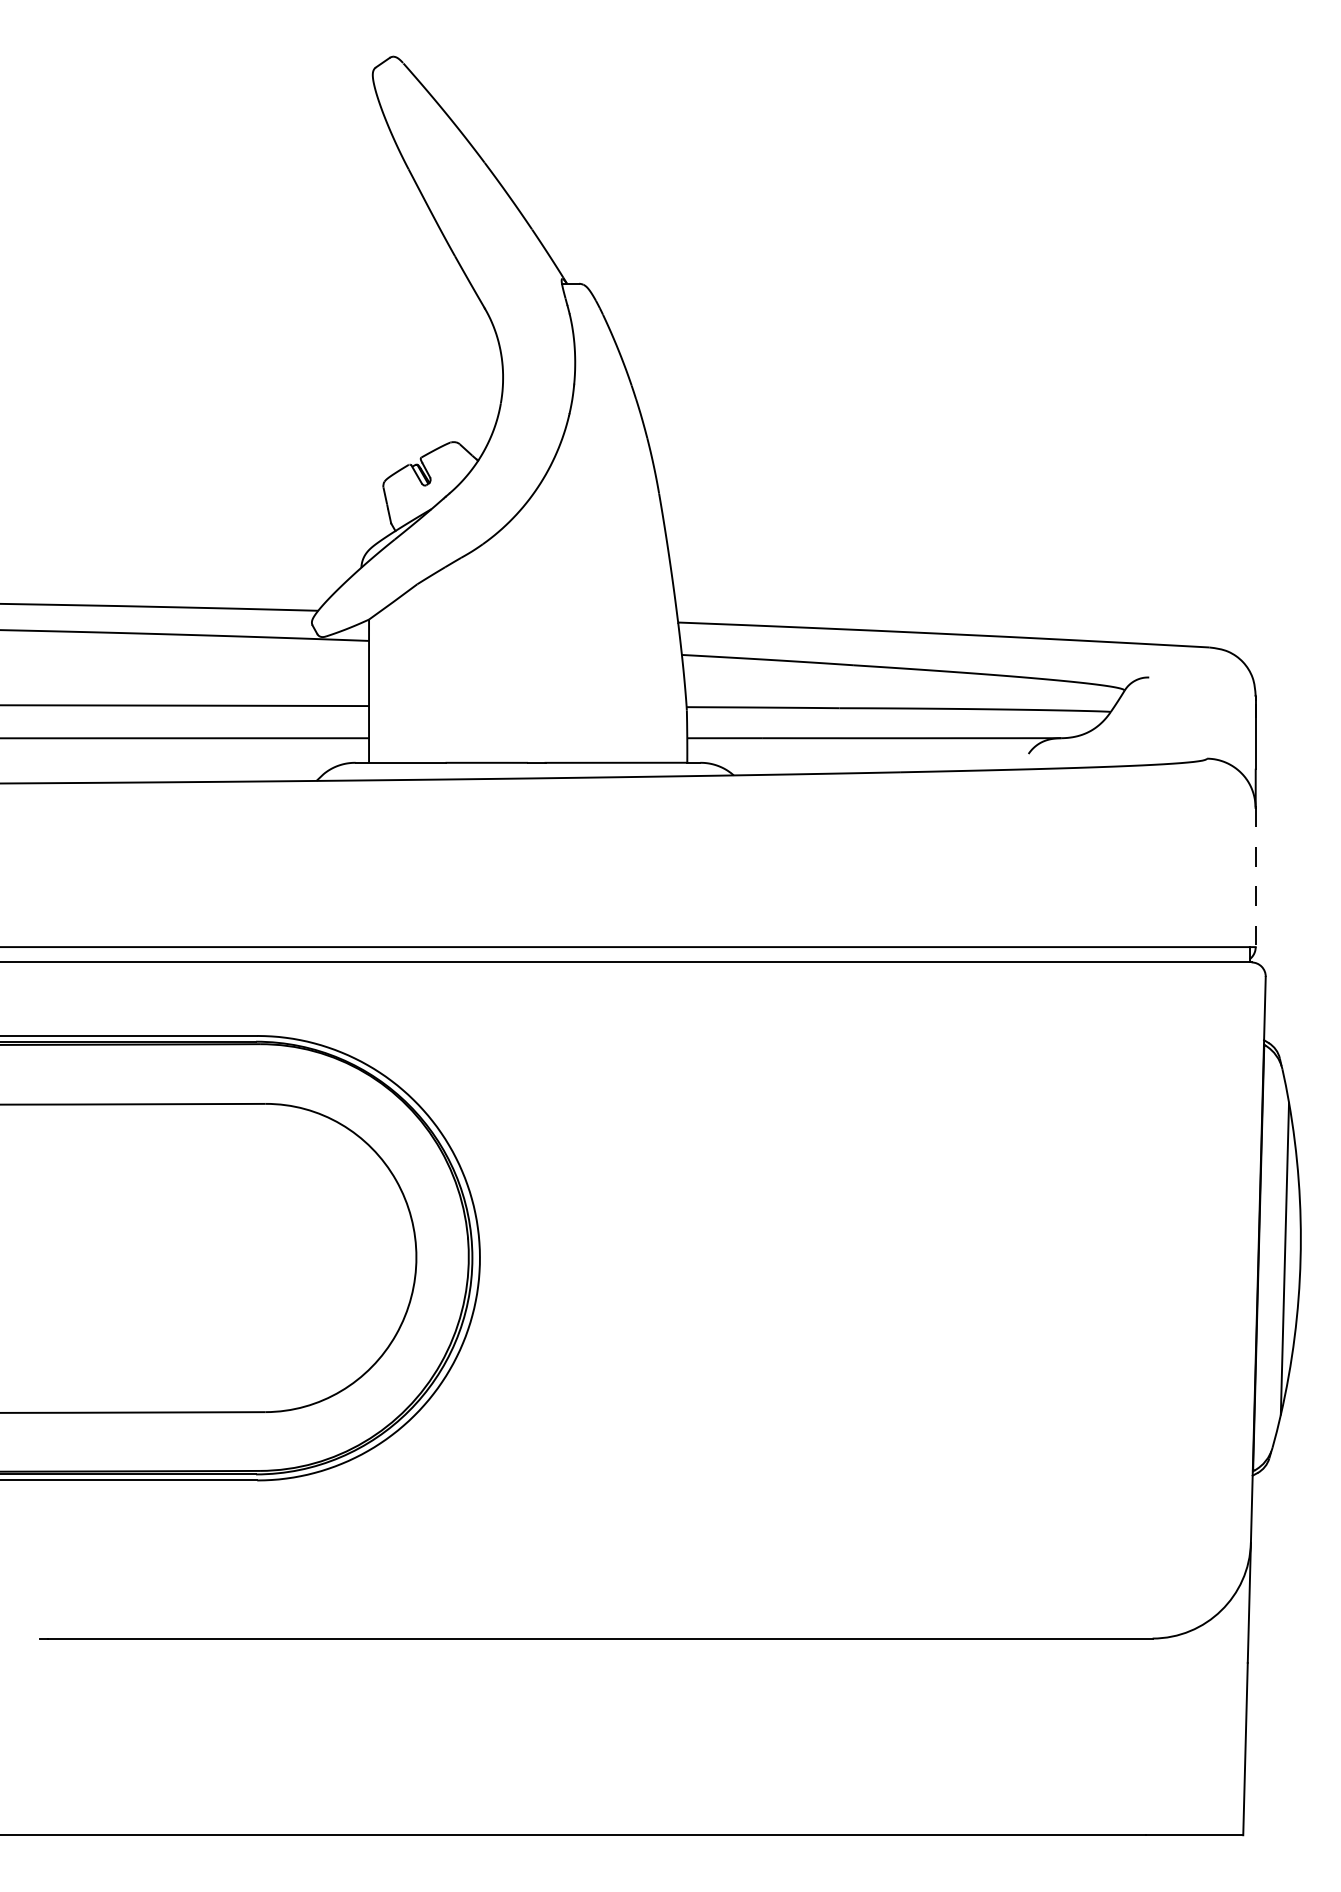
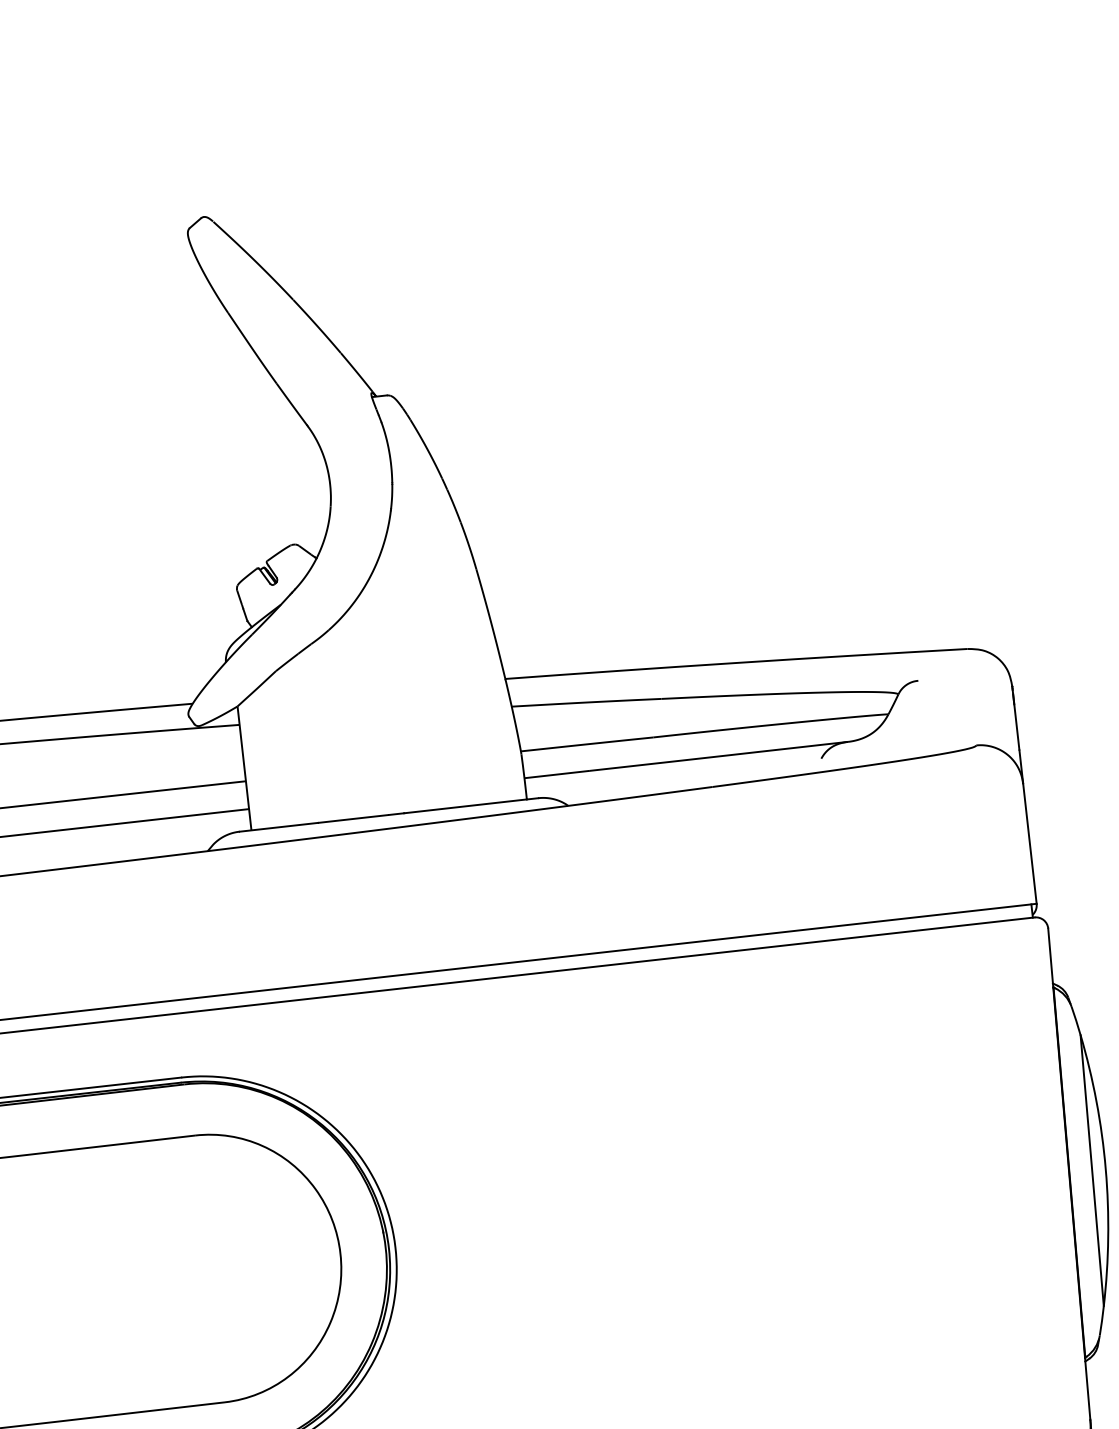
line: (1255, 877) -> (1029, 843), dashed -> solid

